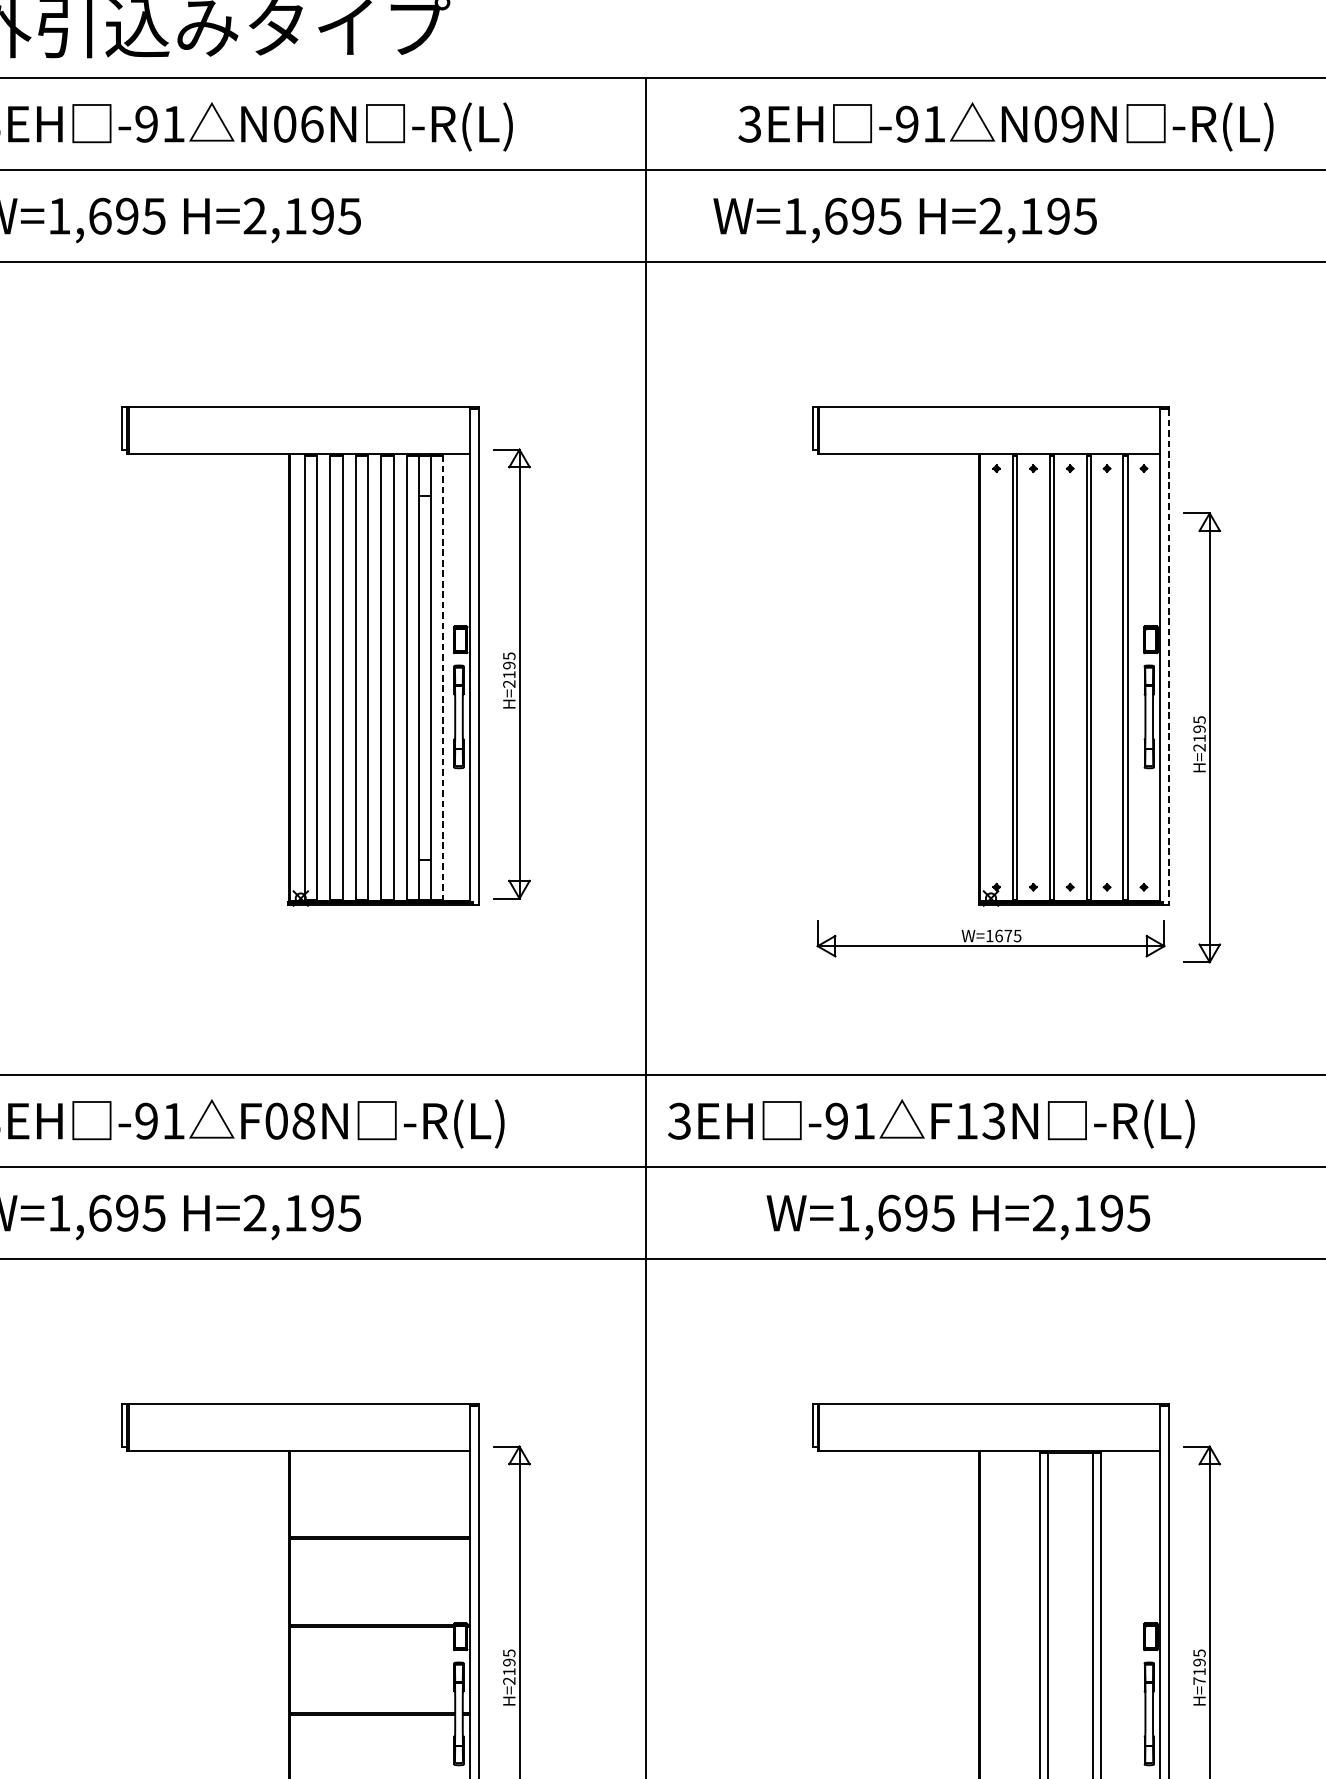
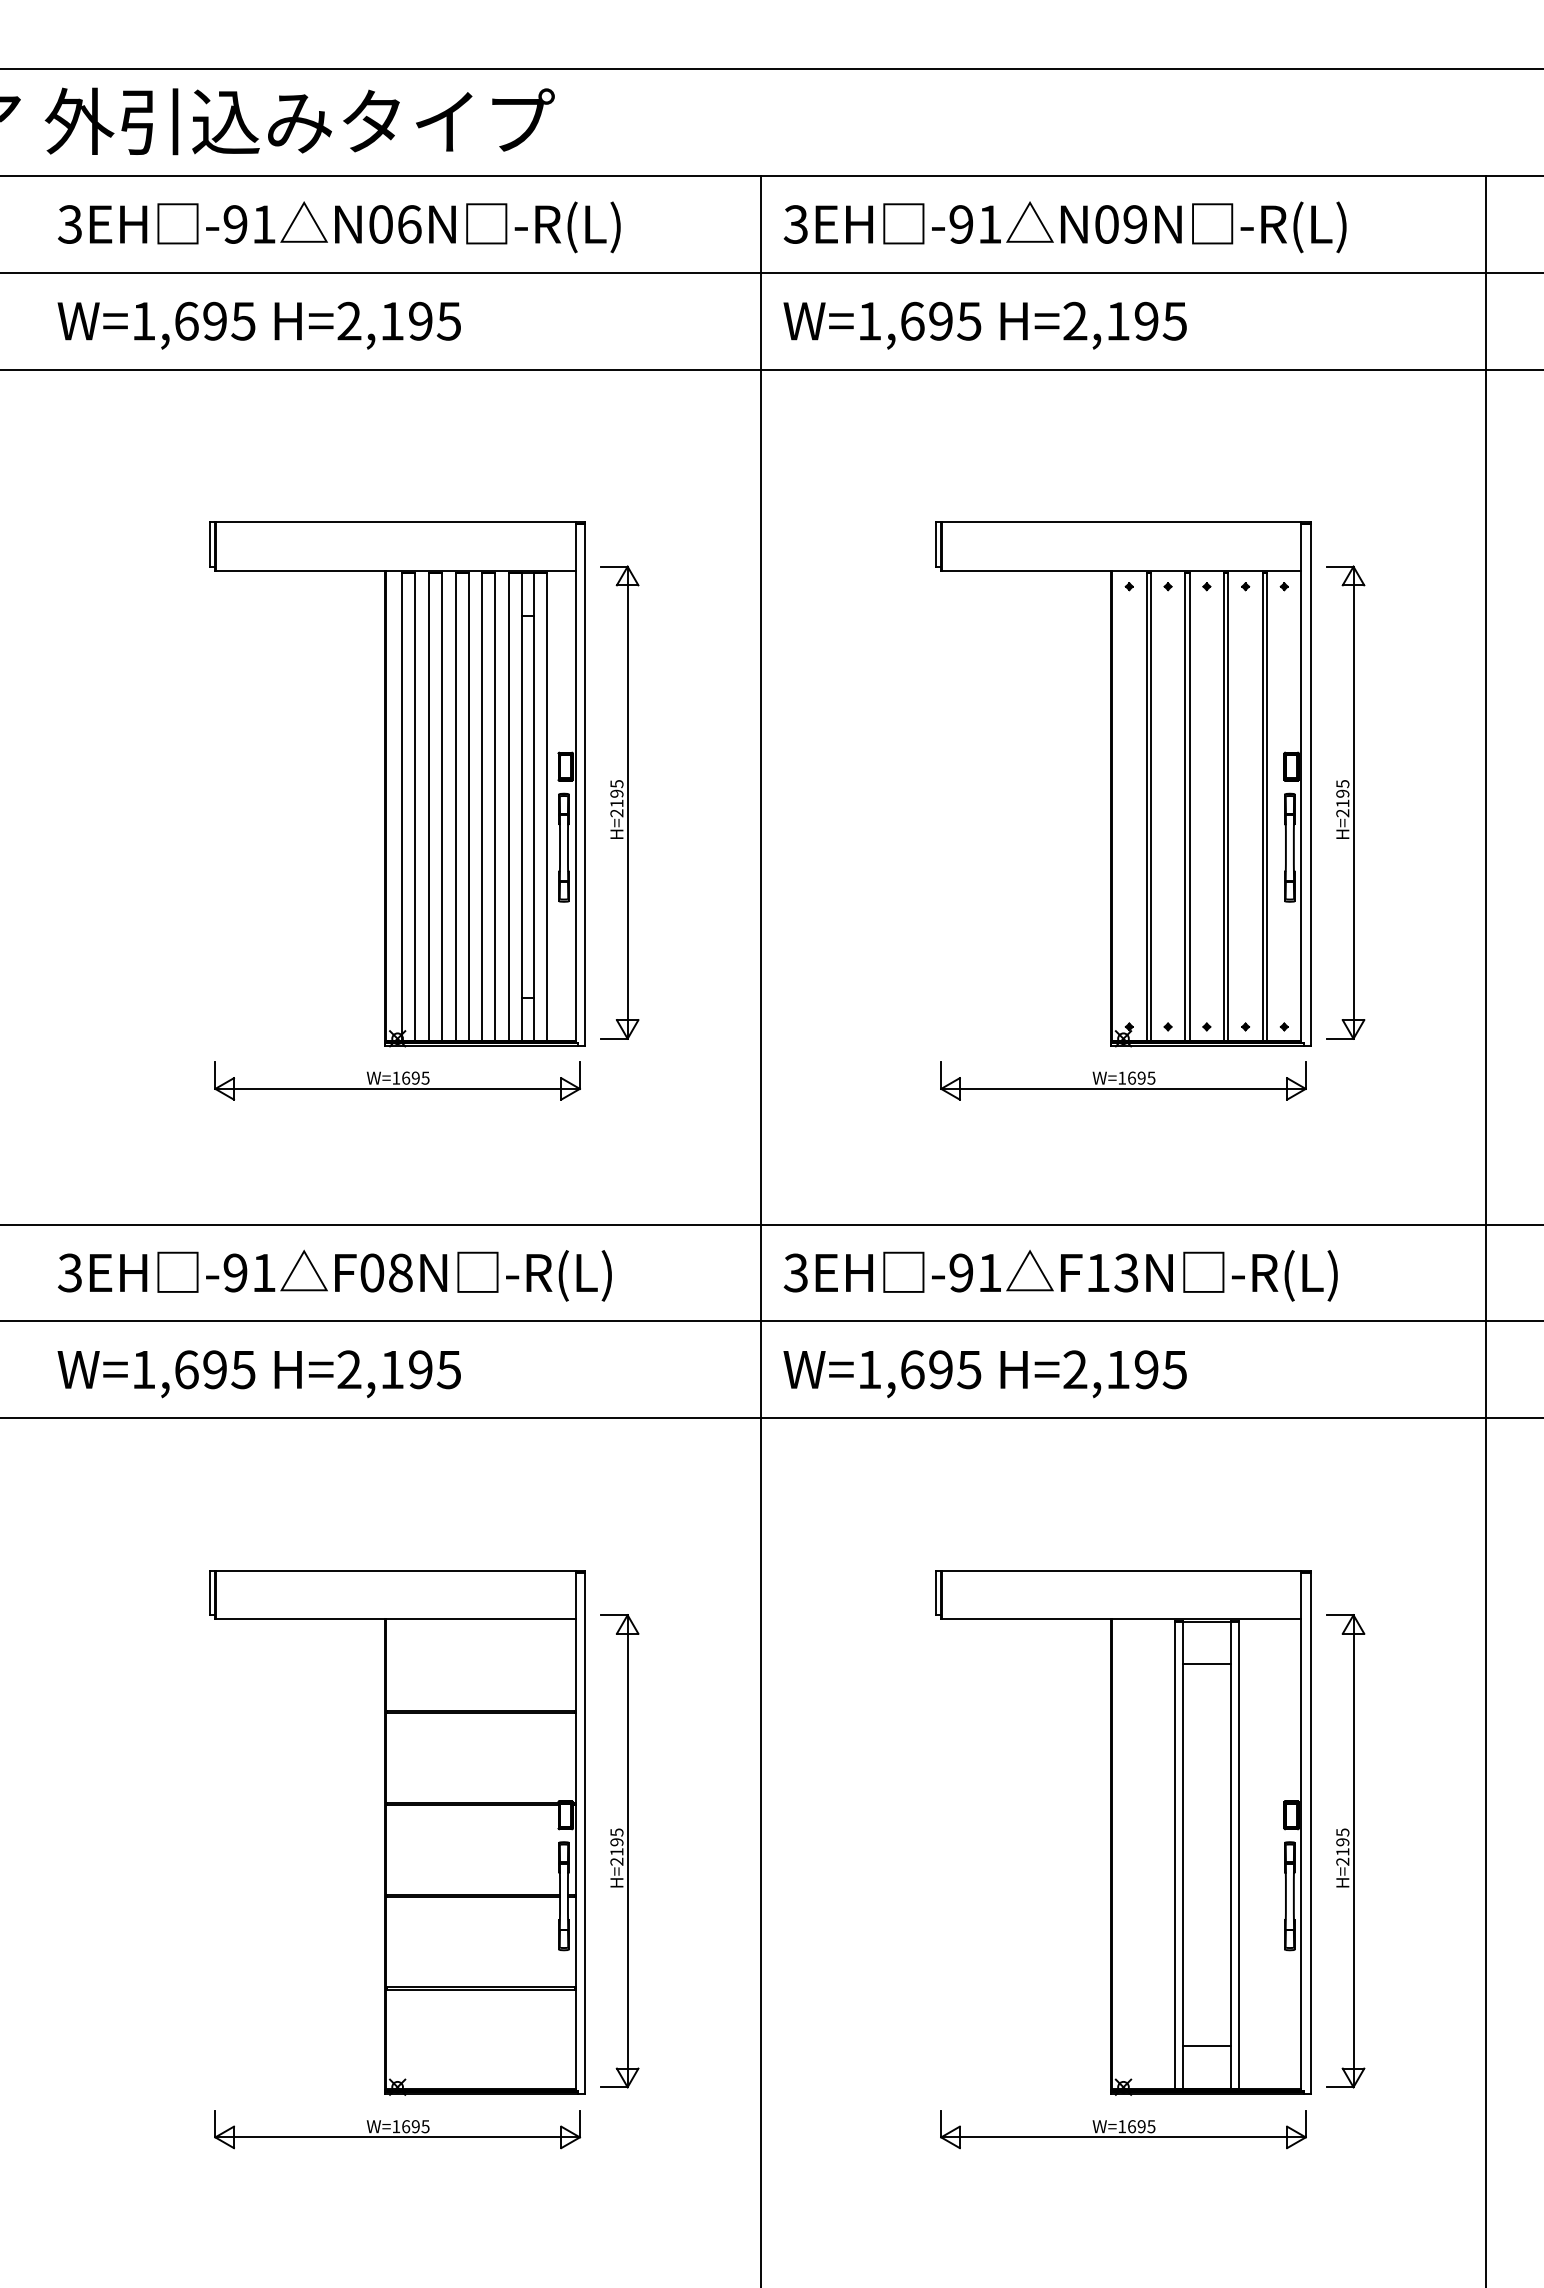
text: (1005, 127) -> (1064, 227), moved
text: (904, 220) -> (984, 325), moved
line: (1168, 657) -> (1310, 785), dashed -> solid
line: (443, 678) -> (547, 807), dashed -> solid
part: (1202, 737) -> (1345, 802), moved
text: (1008, 935) -> (1141, 1077), W=1675 -> W=1695
part: (300, 938) -> (397, 1080), added
text: (957, 1217) -> (984, 1374), moved
line: (1069, 1493) -> (1206, 1664), added
text: (1199, 1680) -> (1342, 1861), H=7195 -> H=2195

